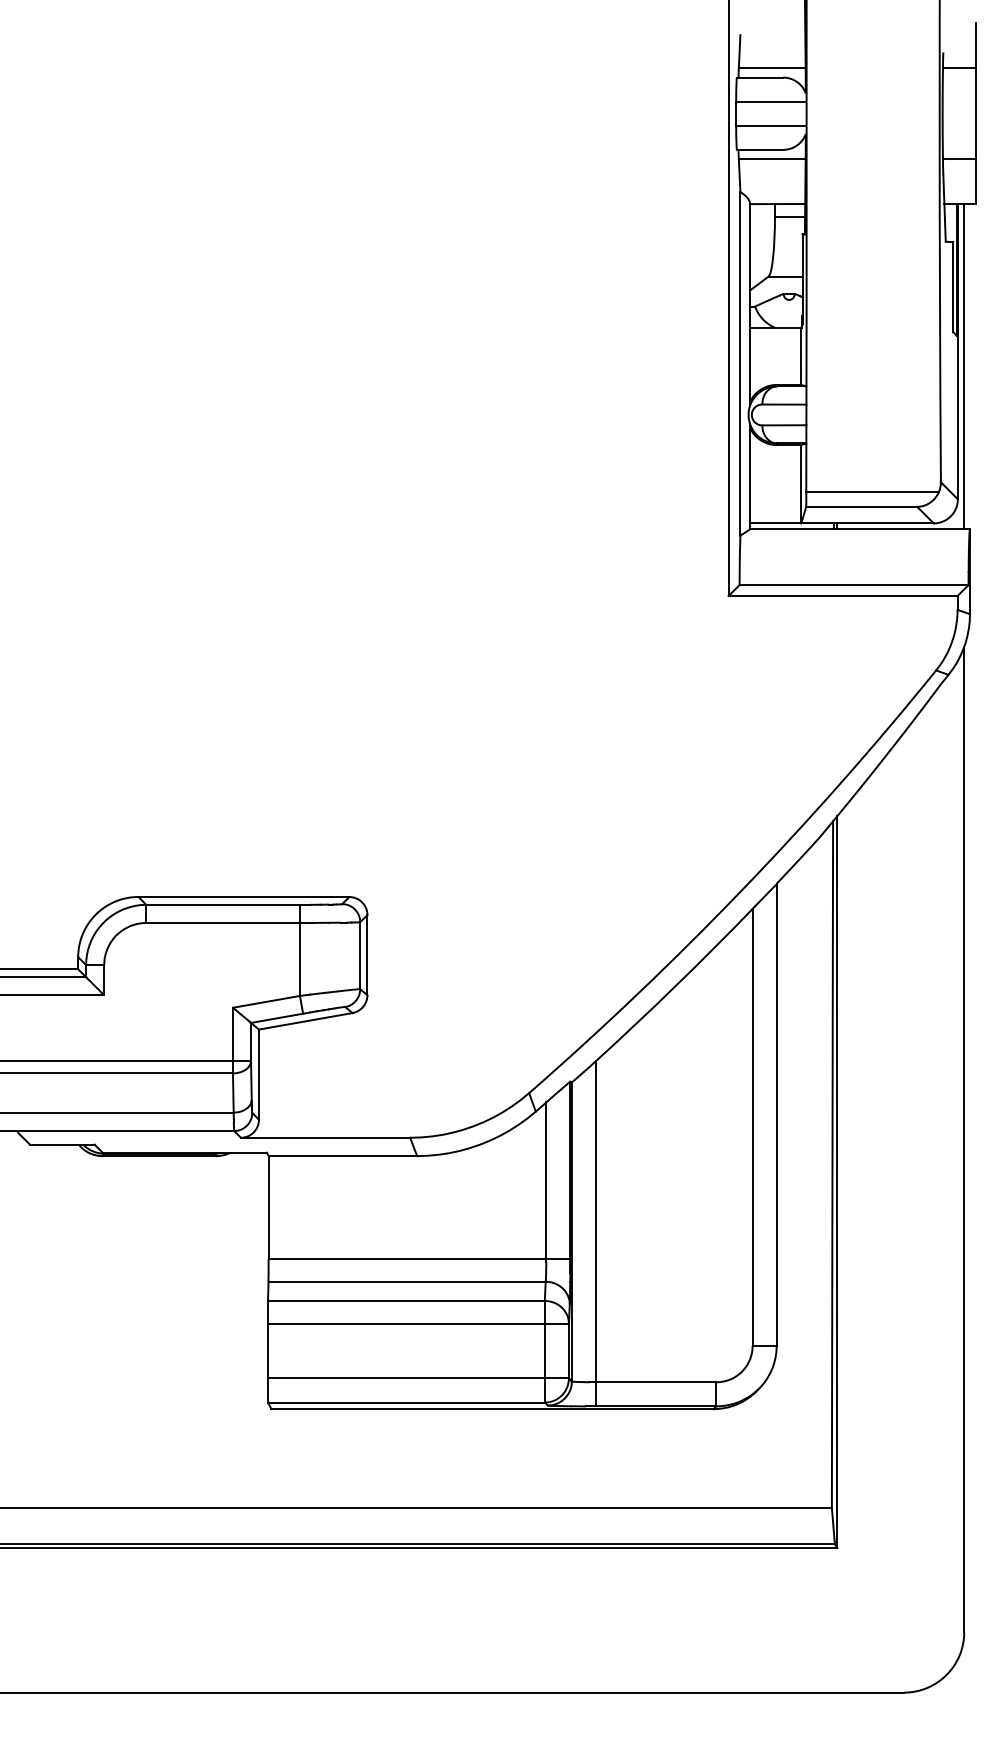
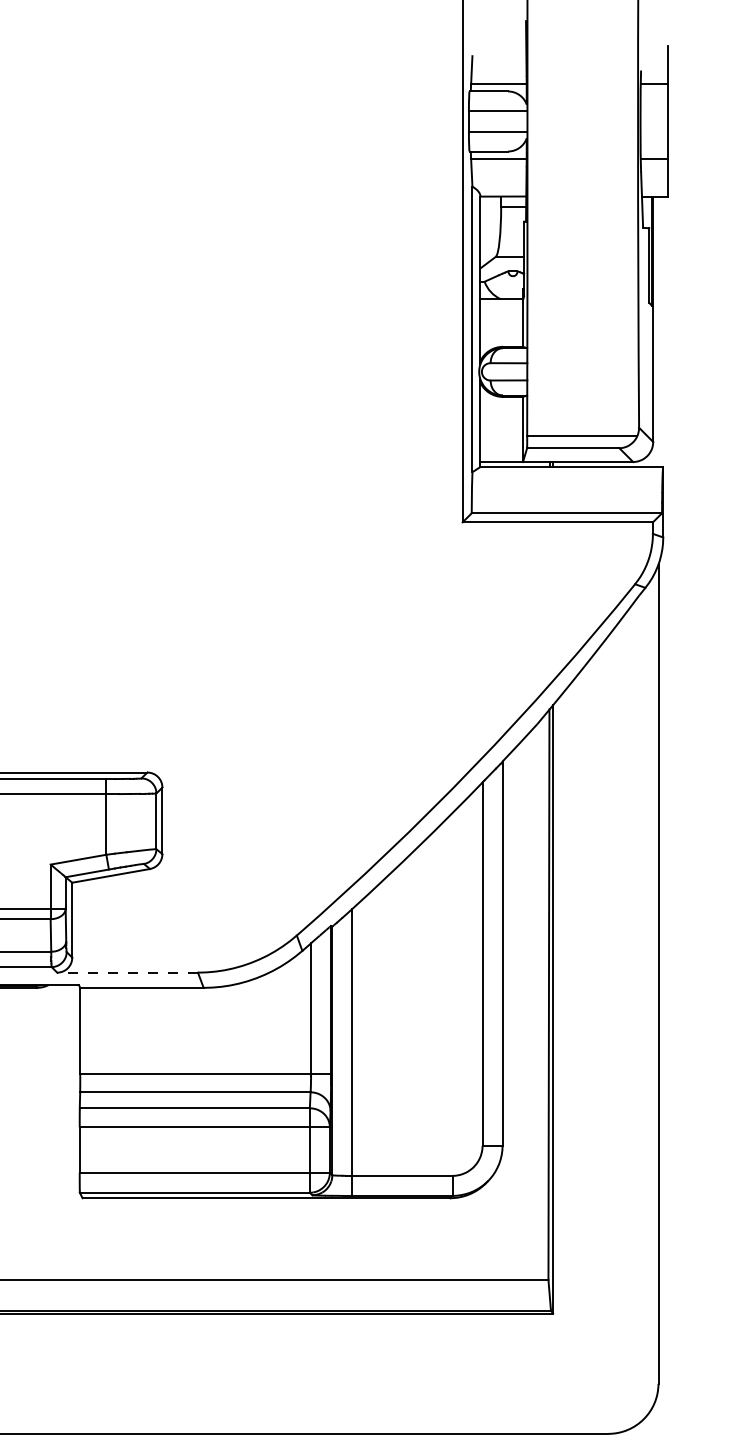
line: (964, 366) -> (658, 331), removed
line: (325, 1137) -> (127, 972), solid -> dashed

